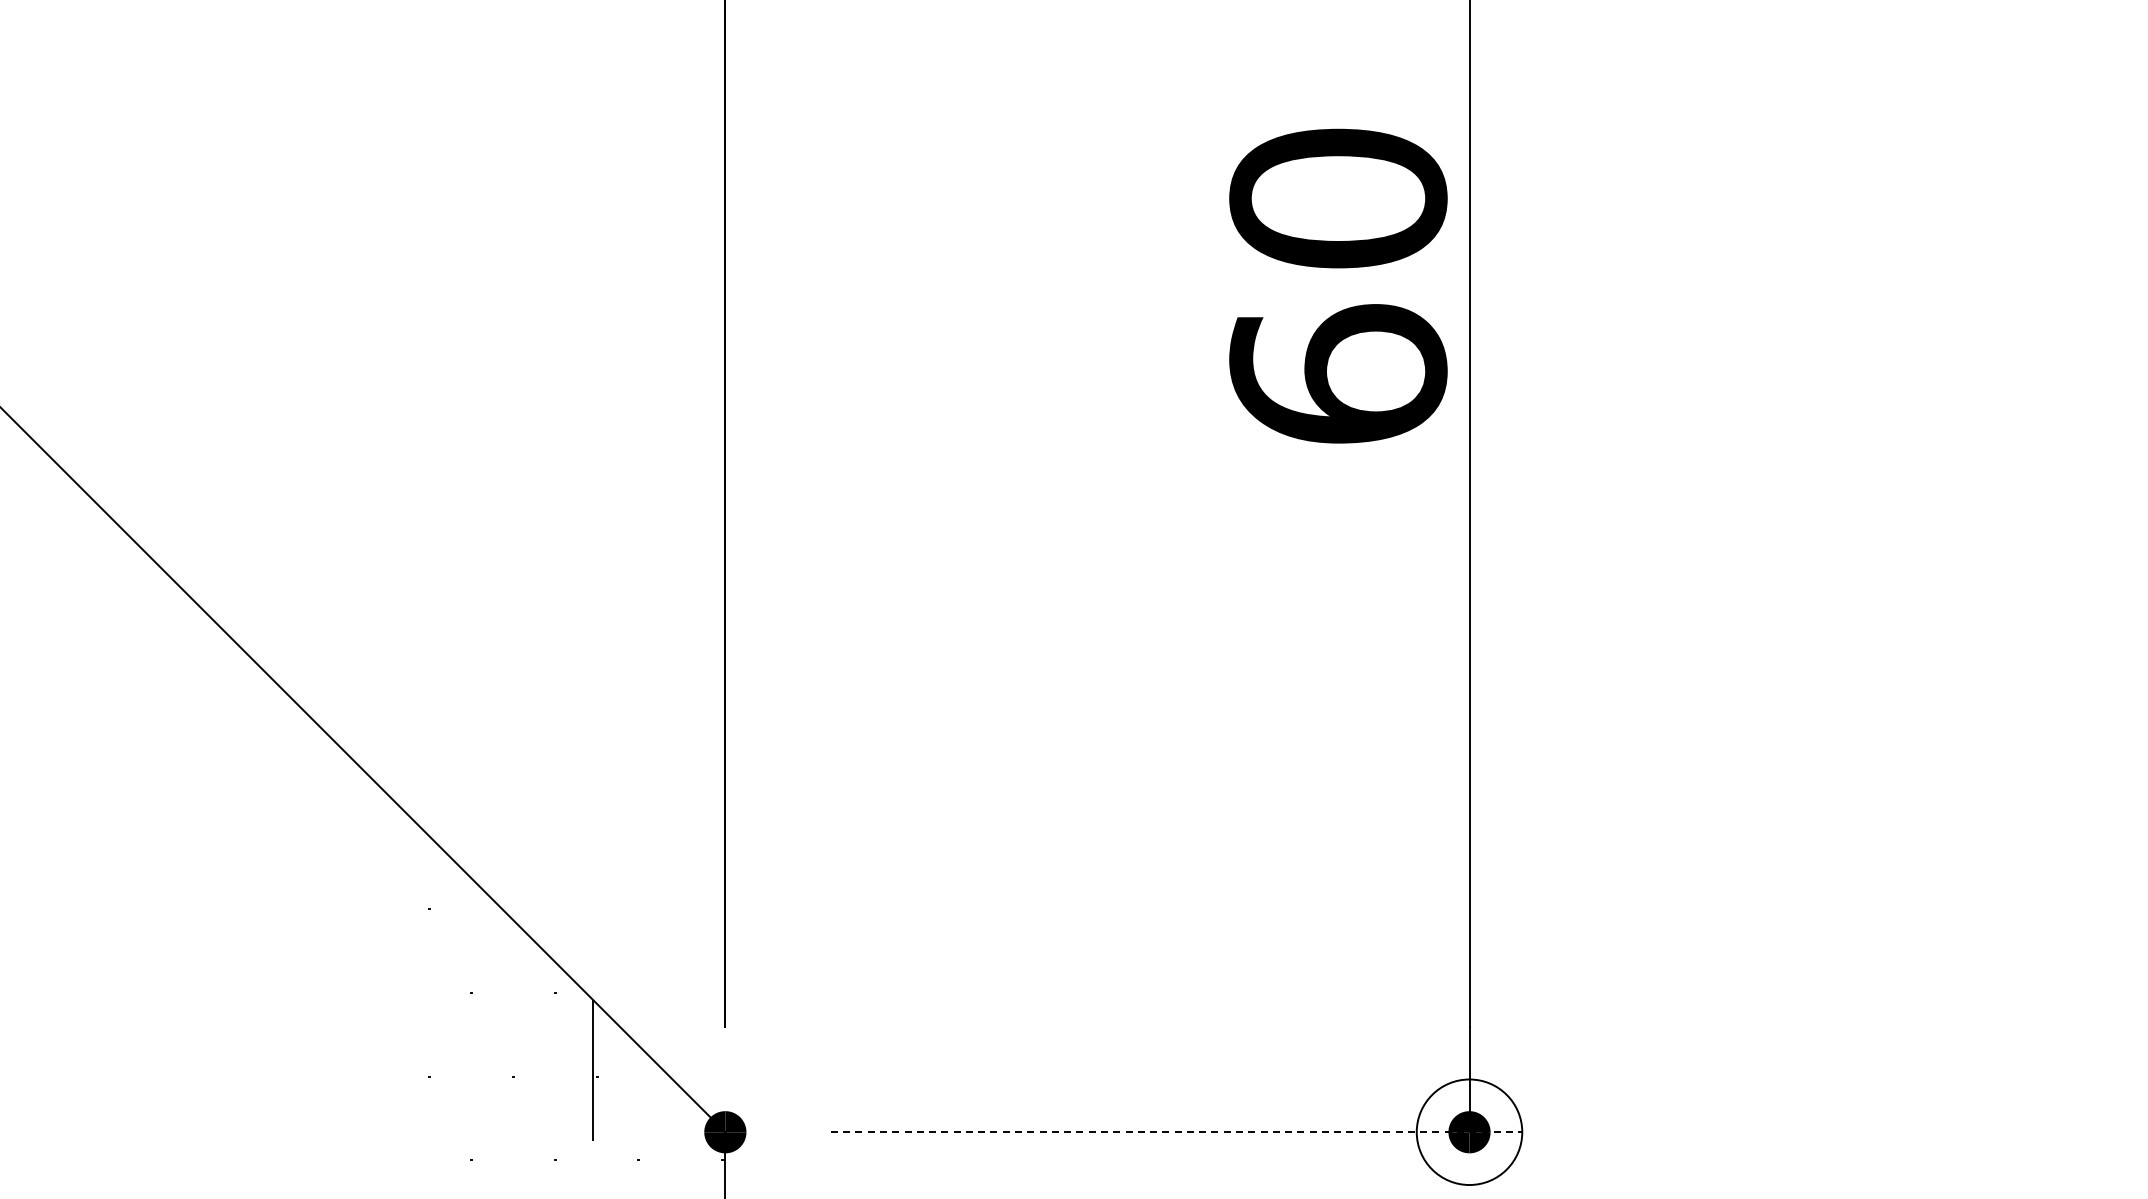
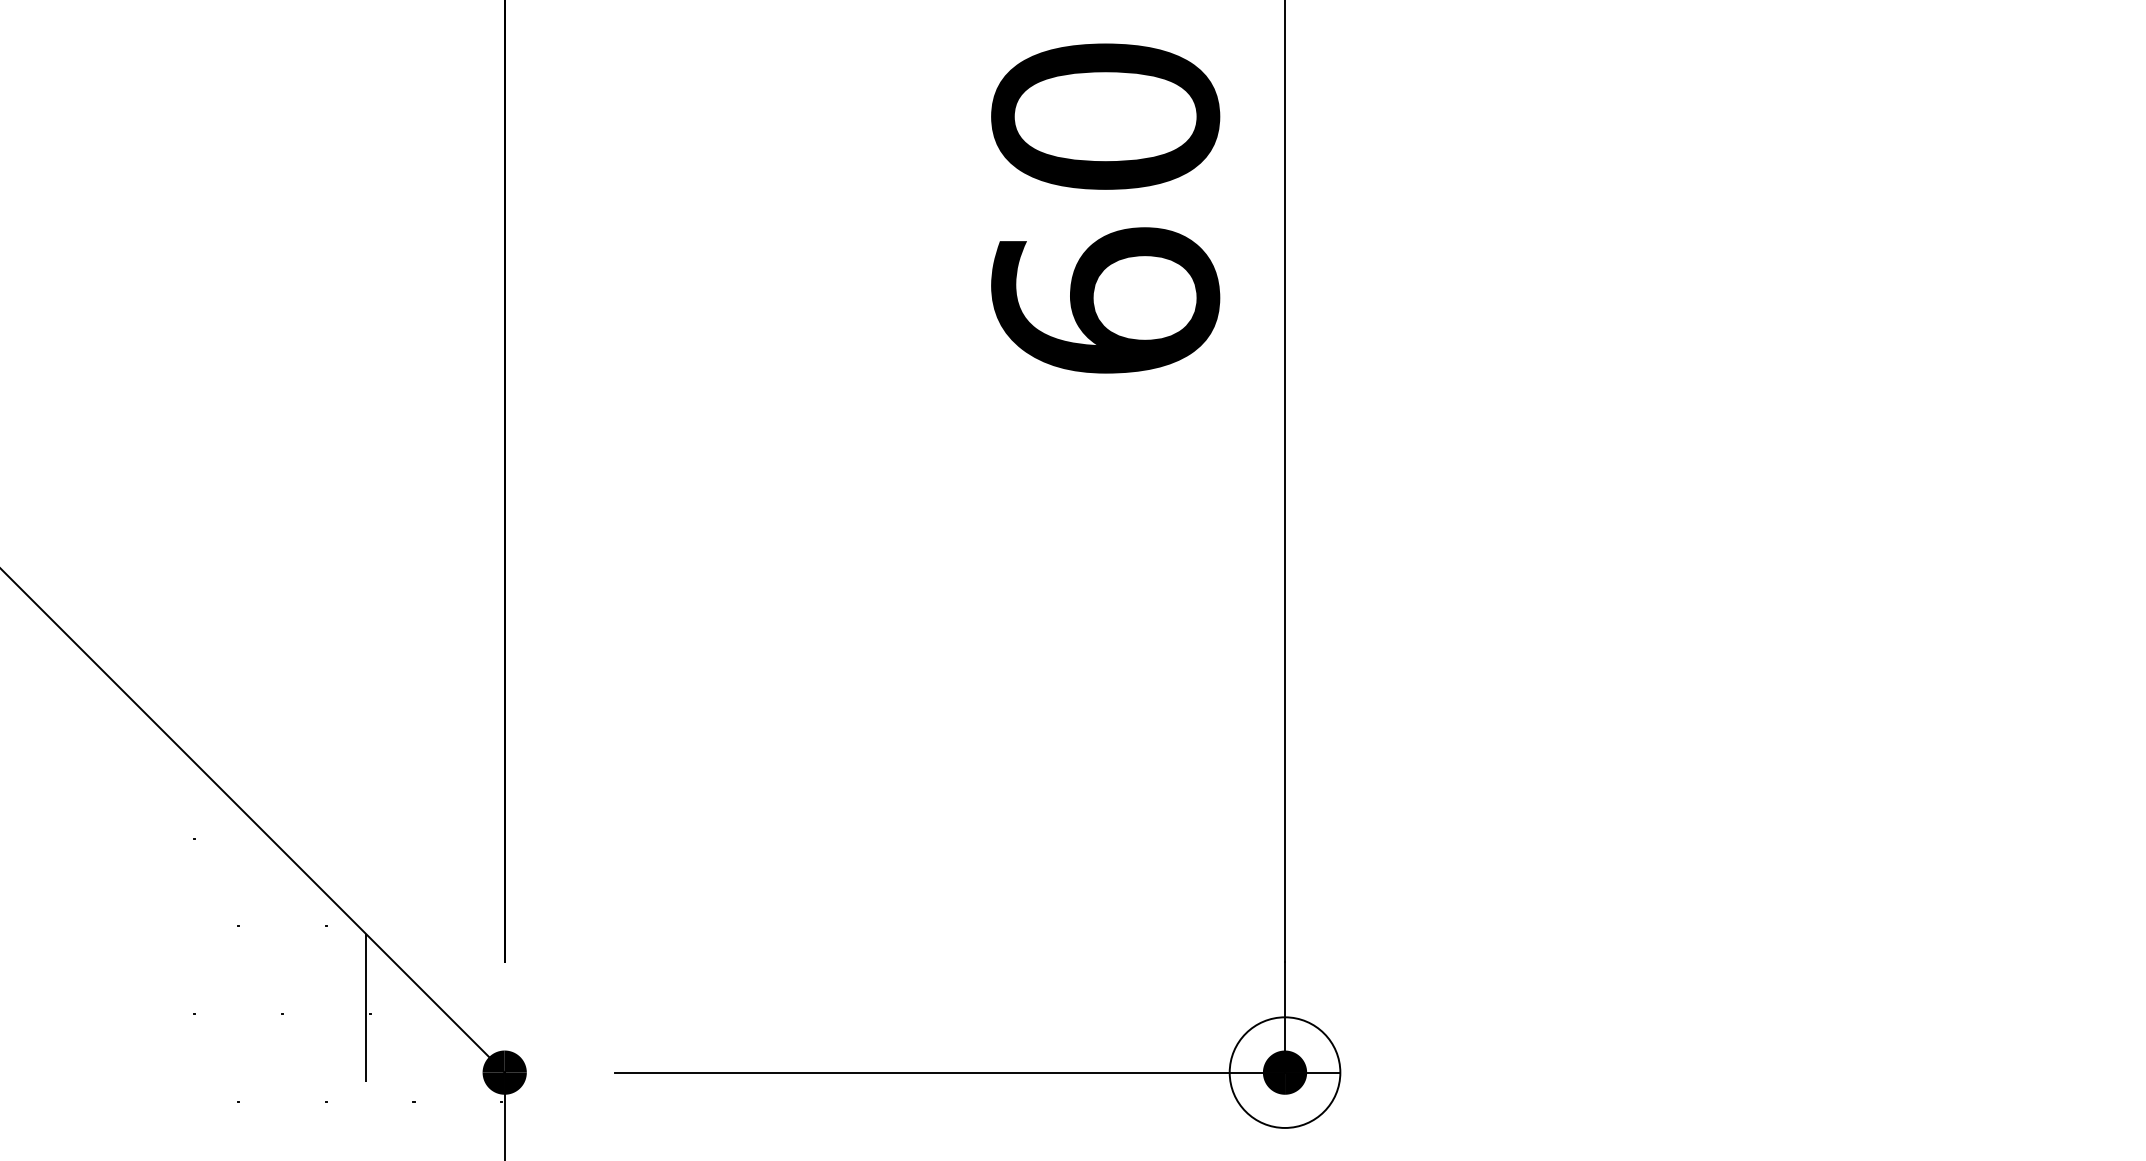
text: (1338, 285) -> (1105, 207), moved
line: (1176, 1132) -> (977, 1072), dashed -> solid

